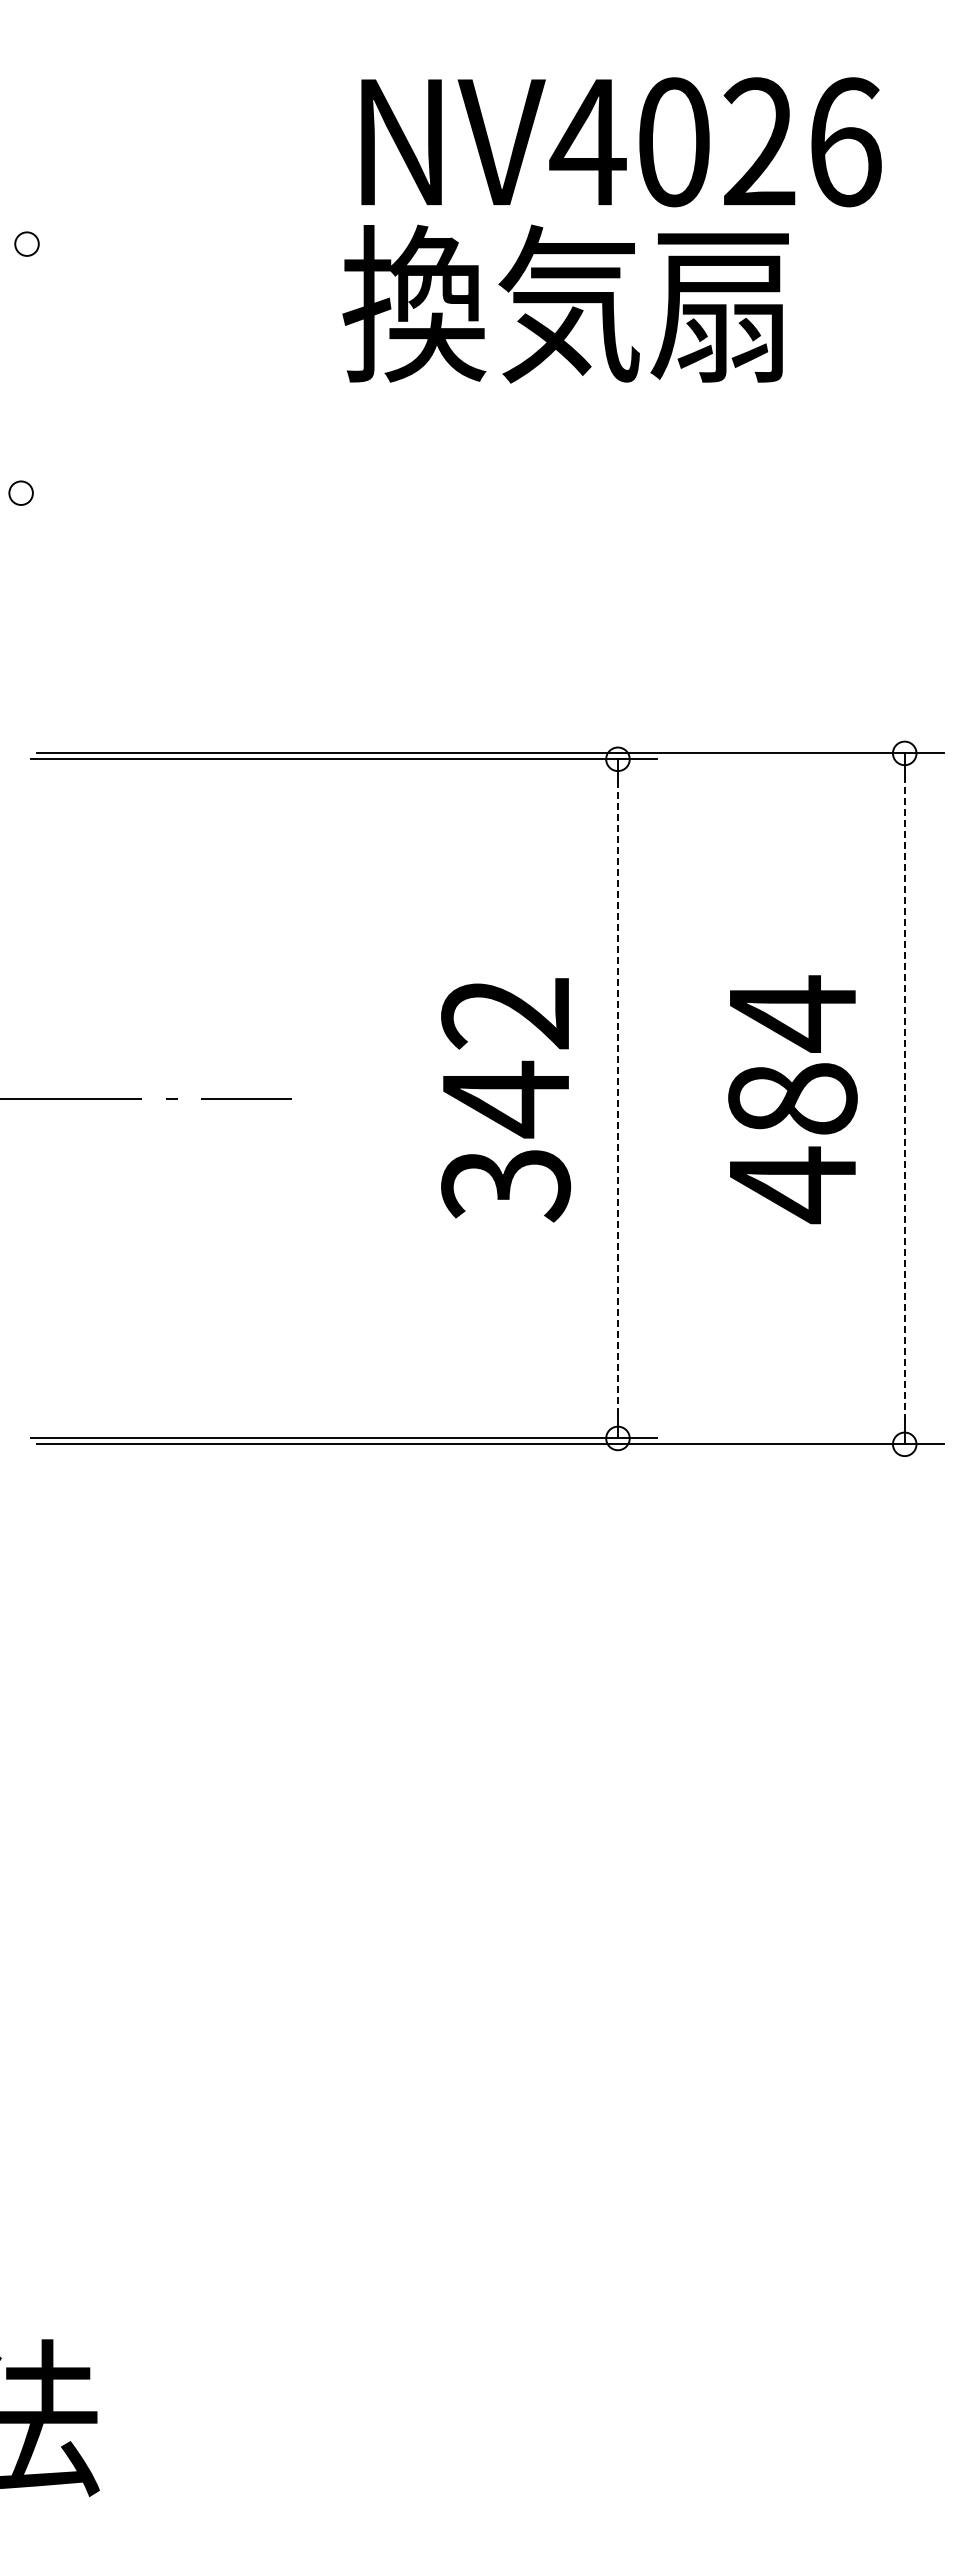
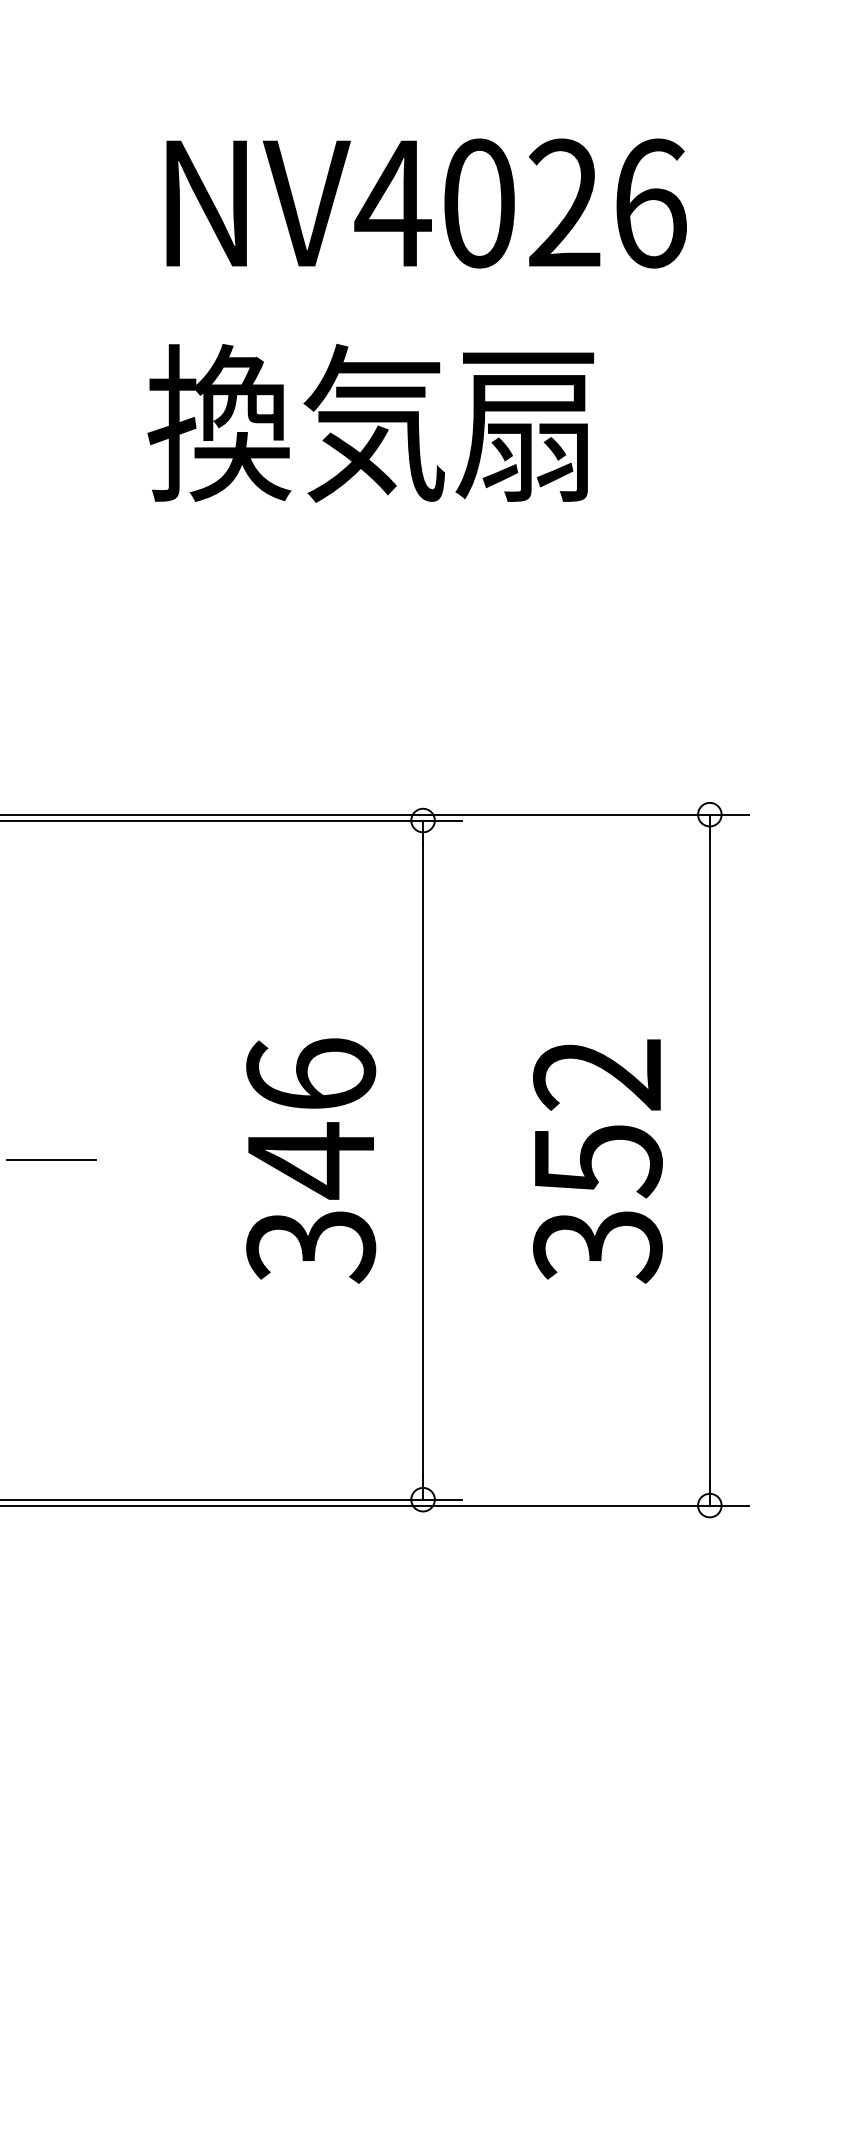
text: (565, 303) -> (370, 422), moved
text: (506, 1013) -> (311, 1074), 342 -> 346
line: (617, 1098) -> (422, 1159), dashed -> solid
line: (904, 1098) -> (709, 1159), dashed -> solid
text: (792, 1099) -> (597, 1160), 484 -> 352

